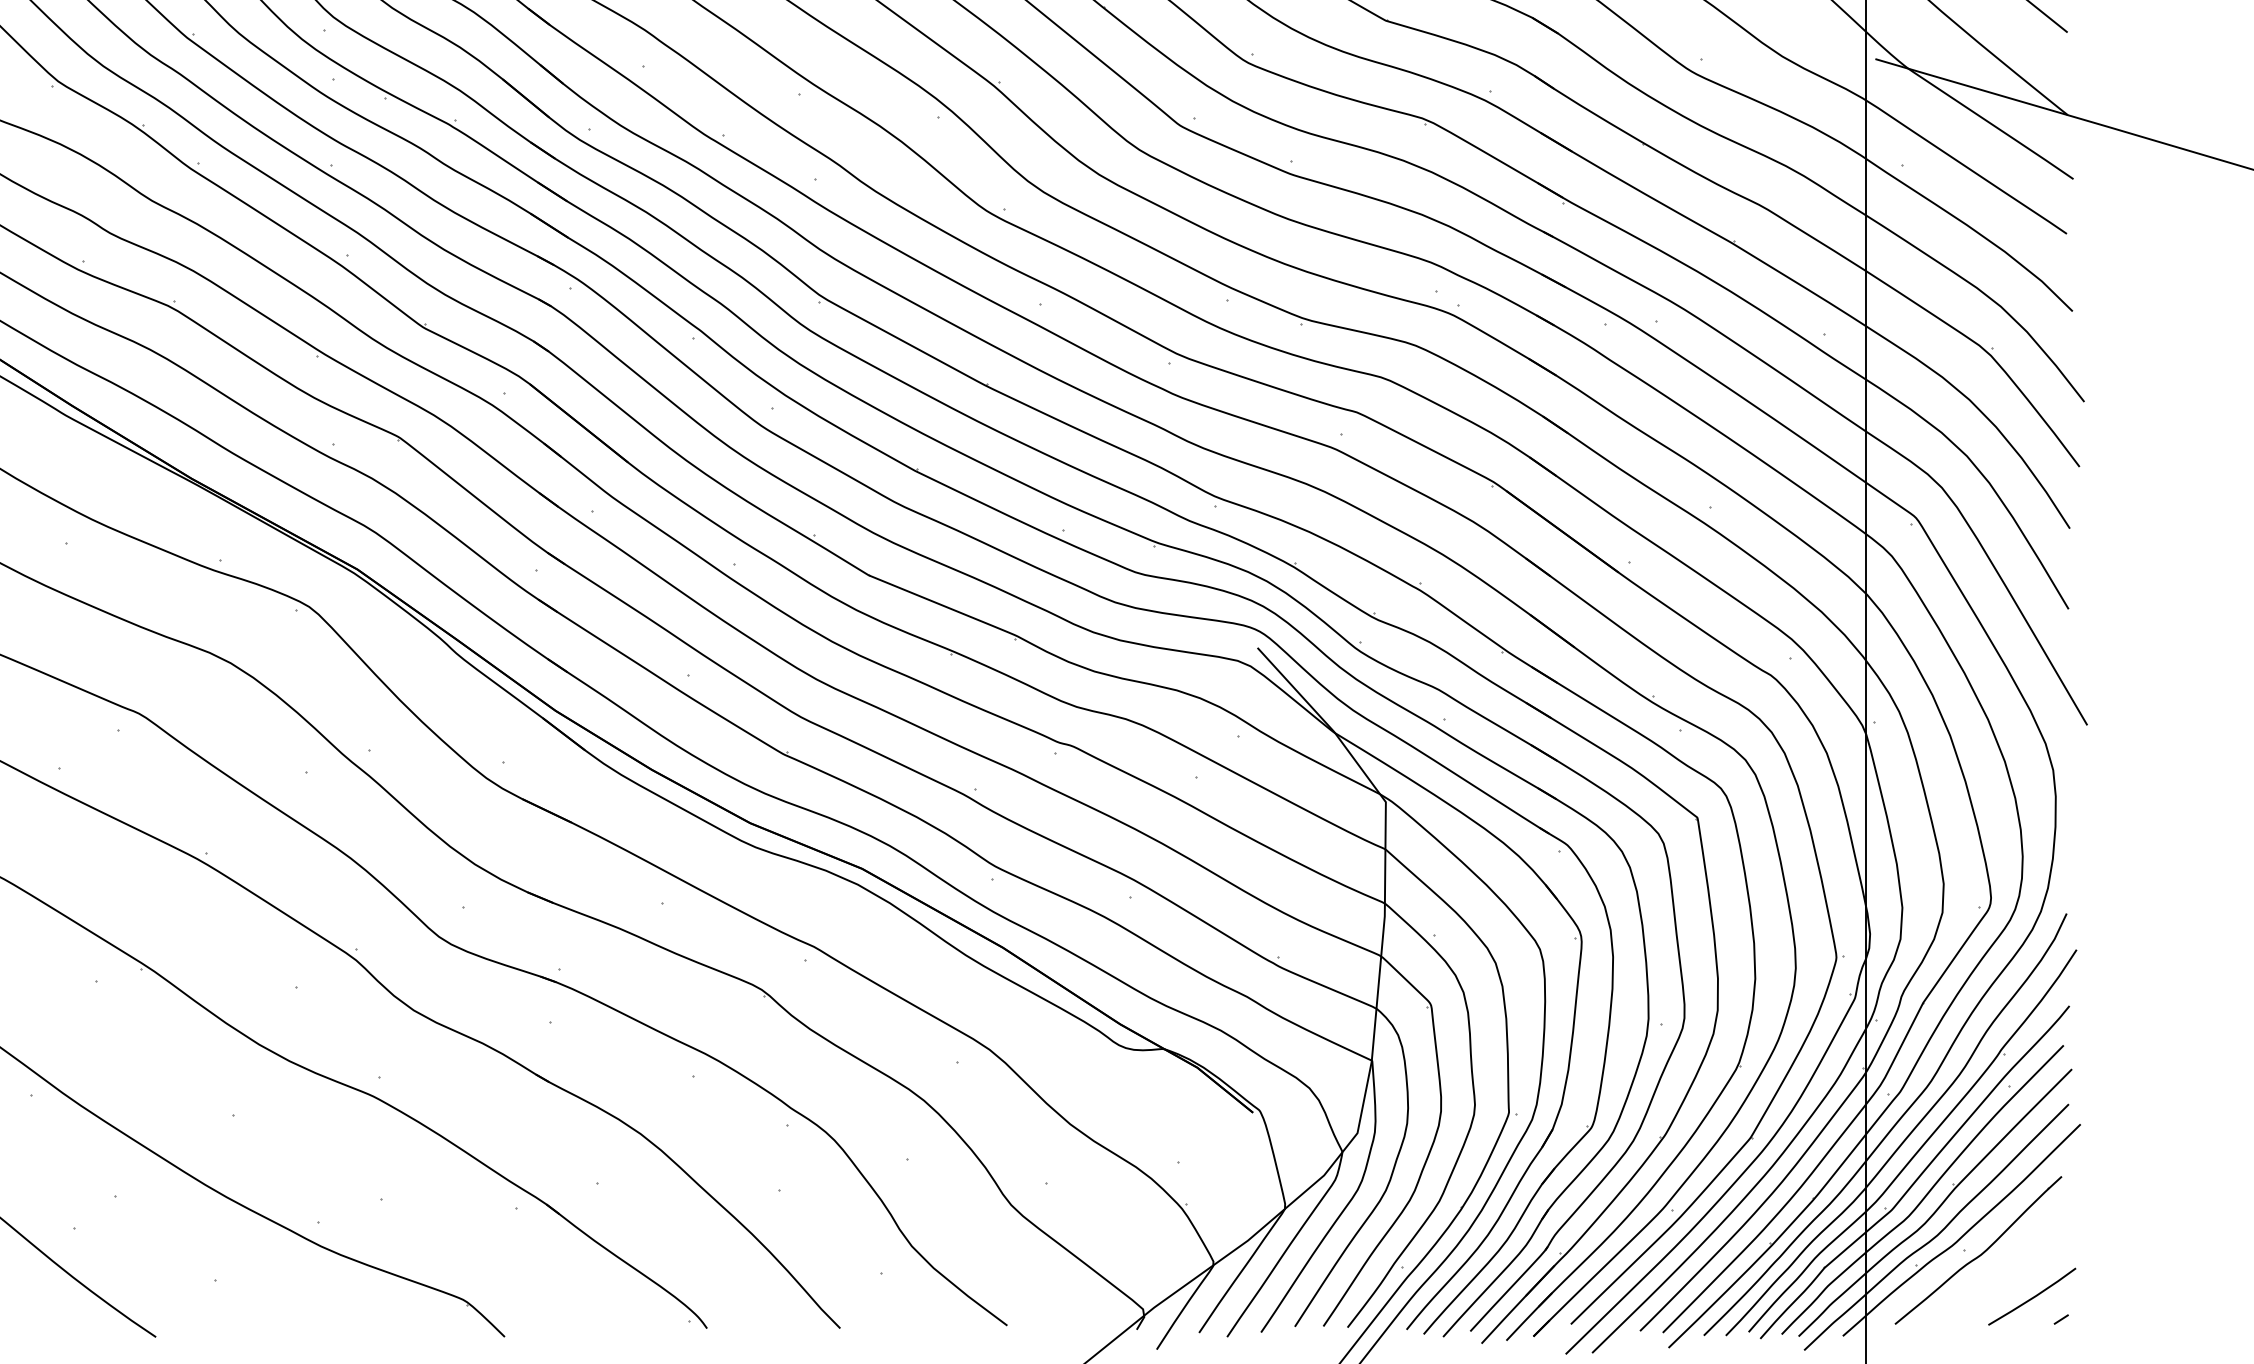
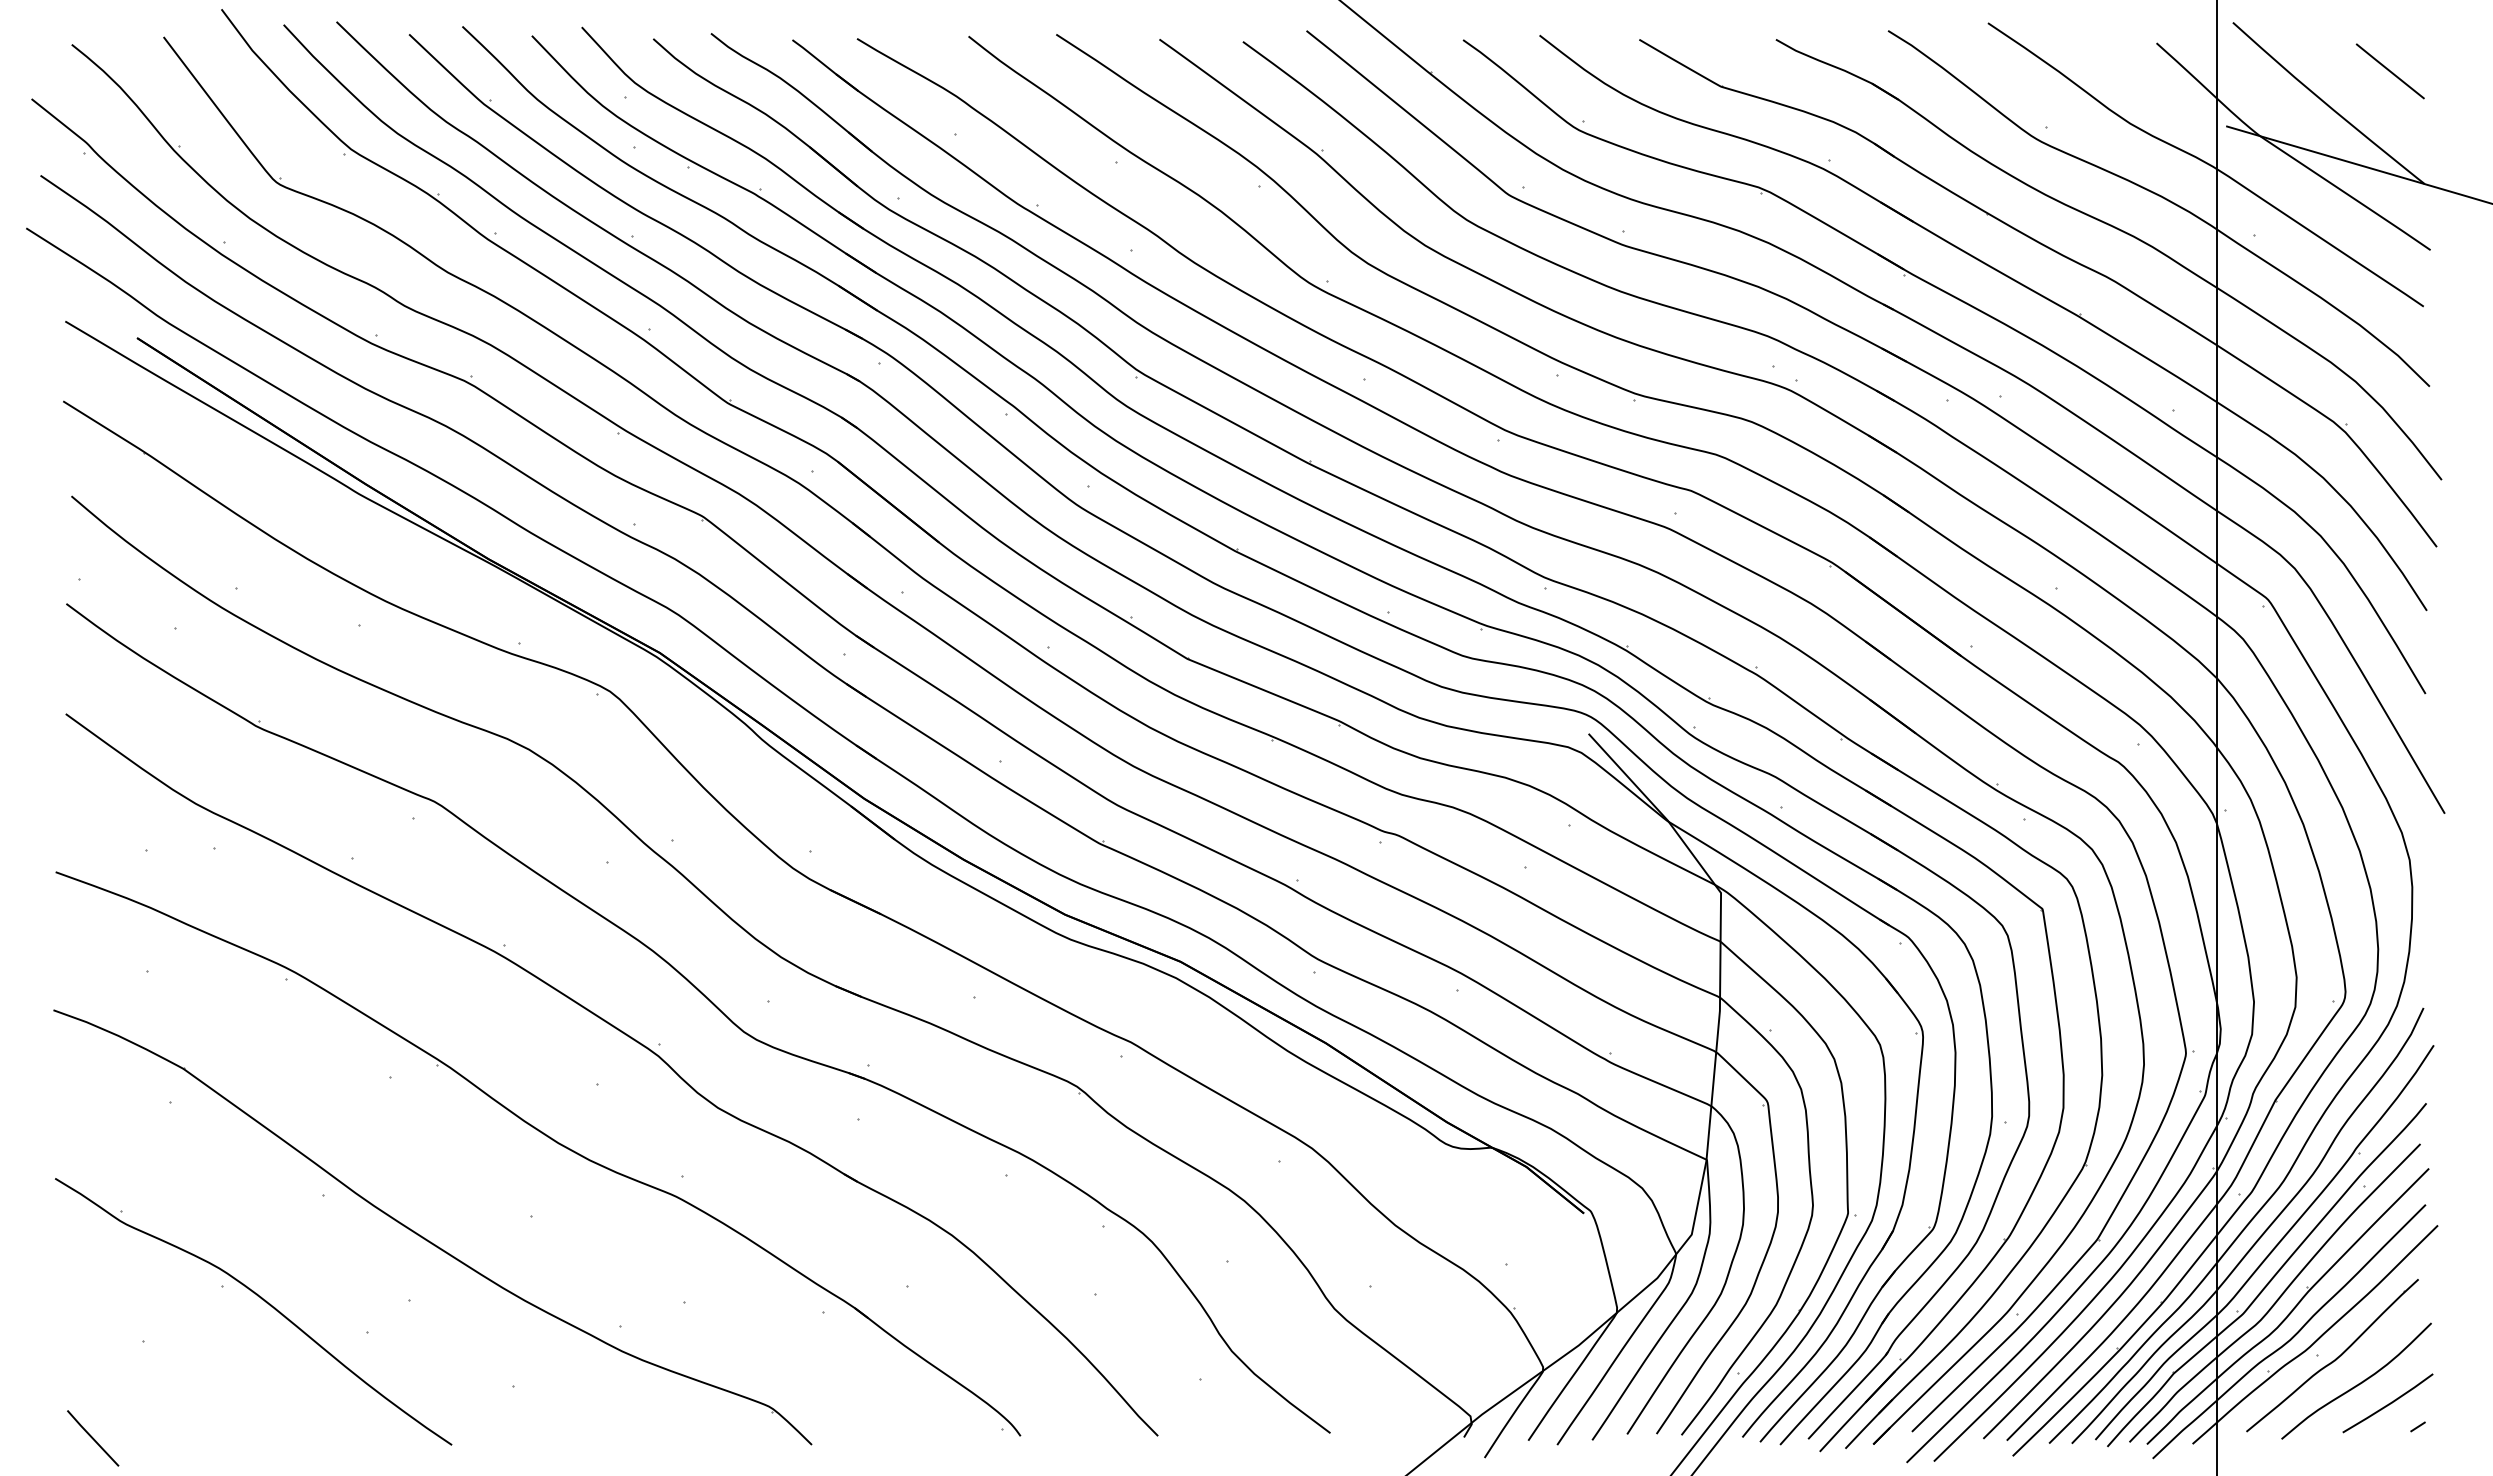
curve: (2003, 1277) -> (2358, 1383), added

